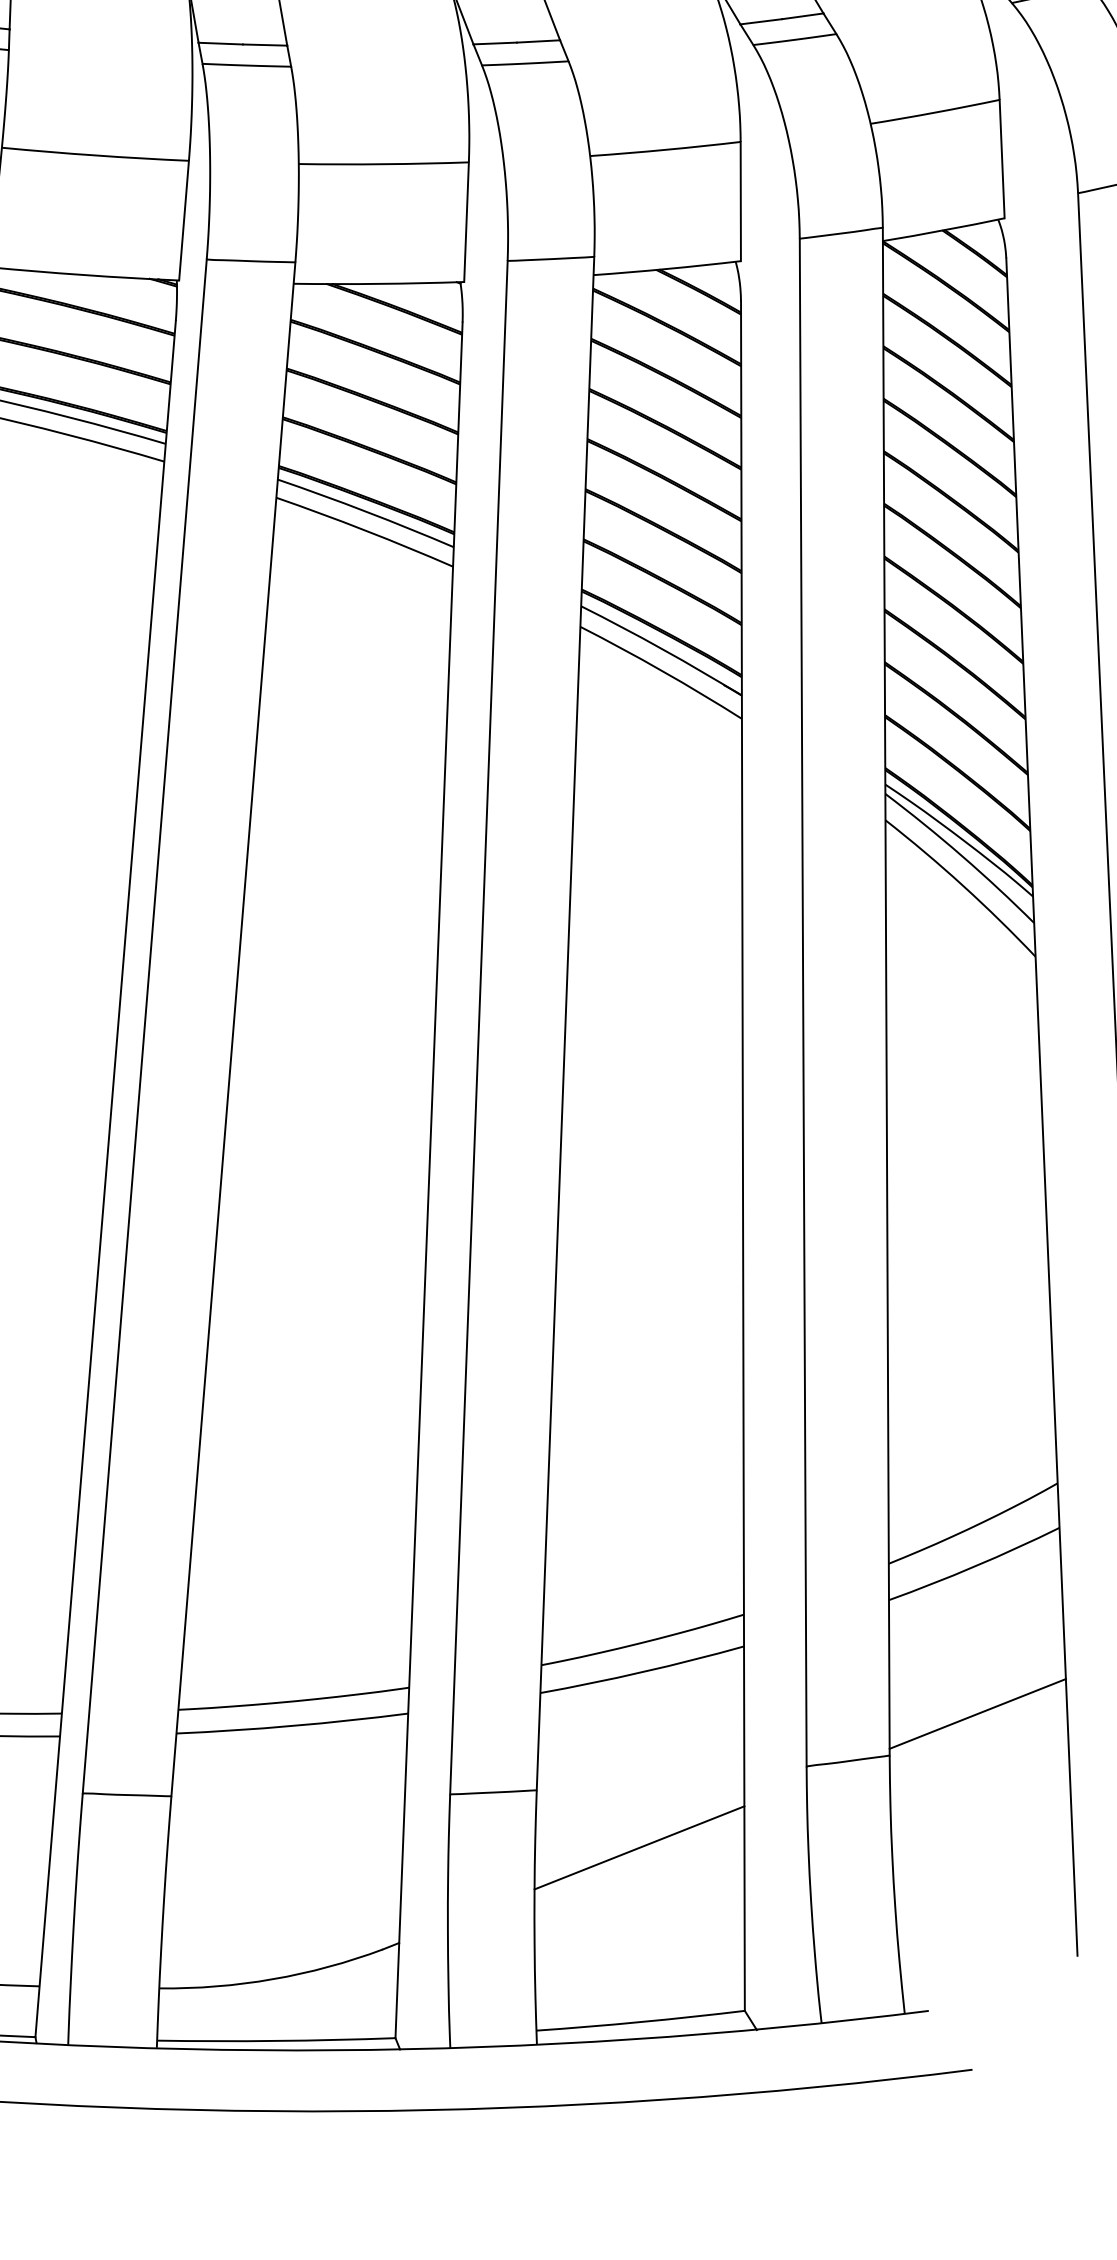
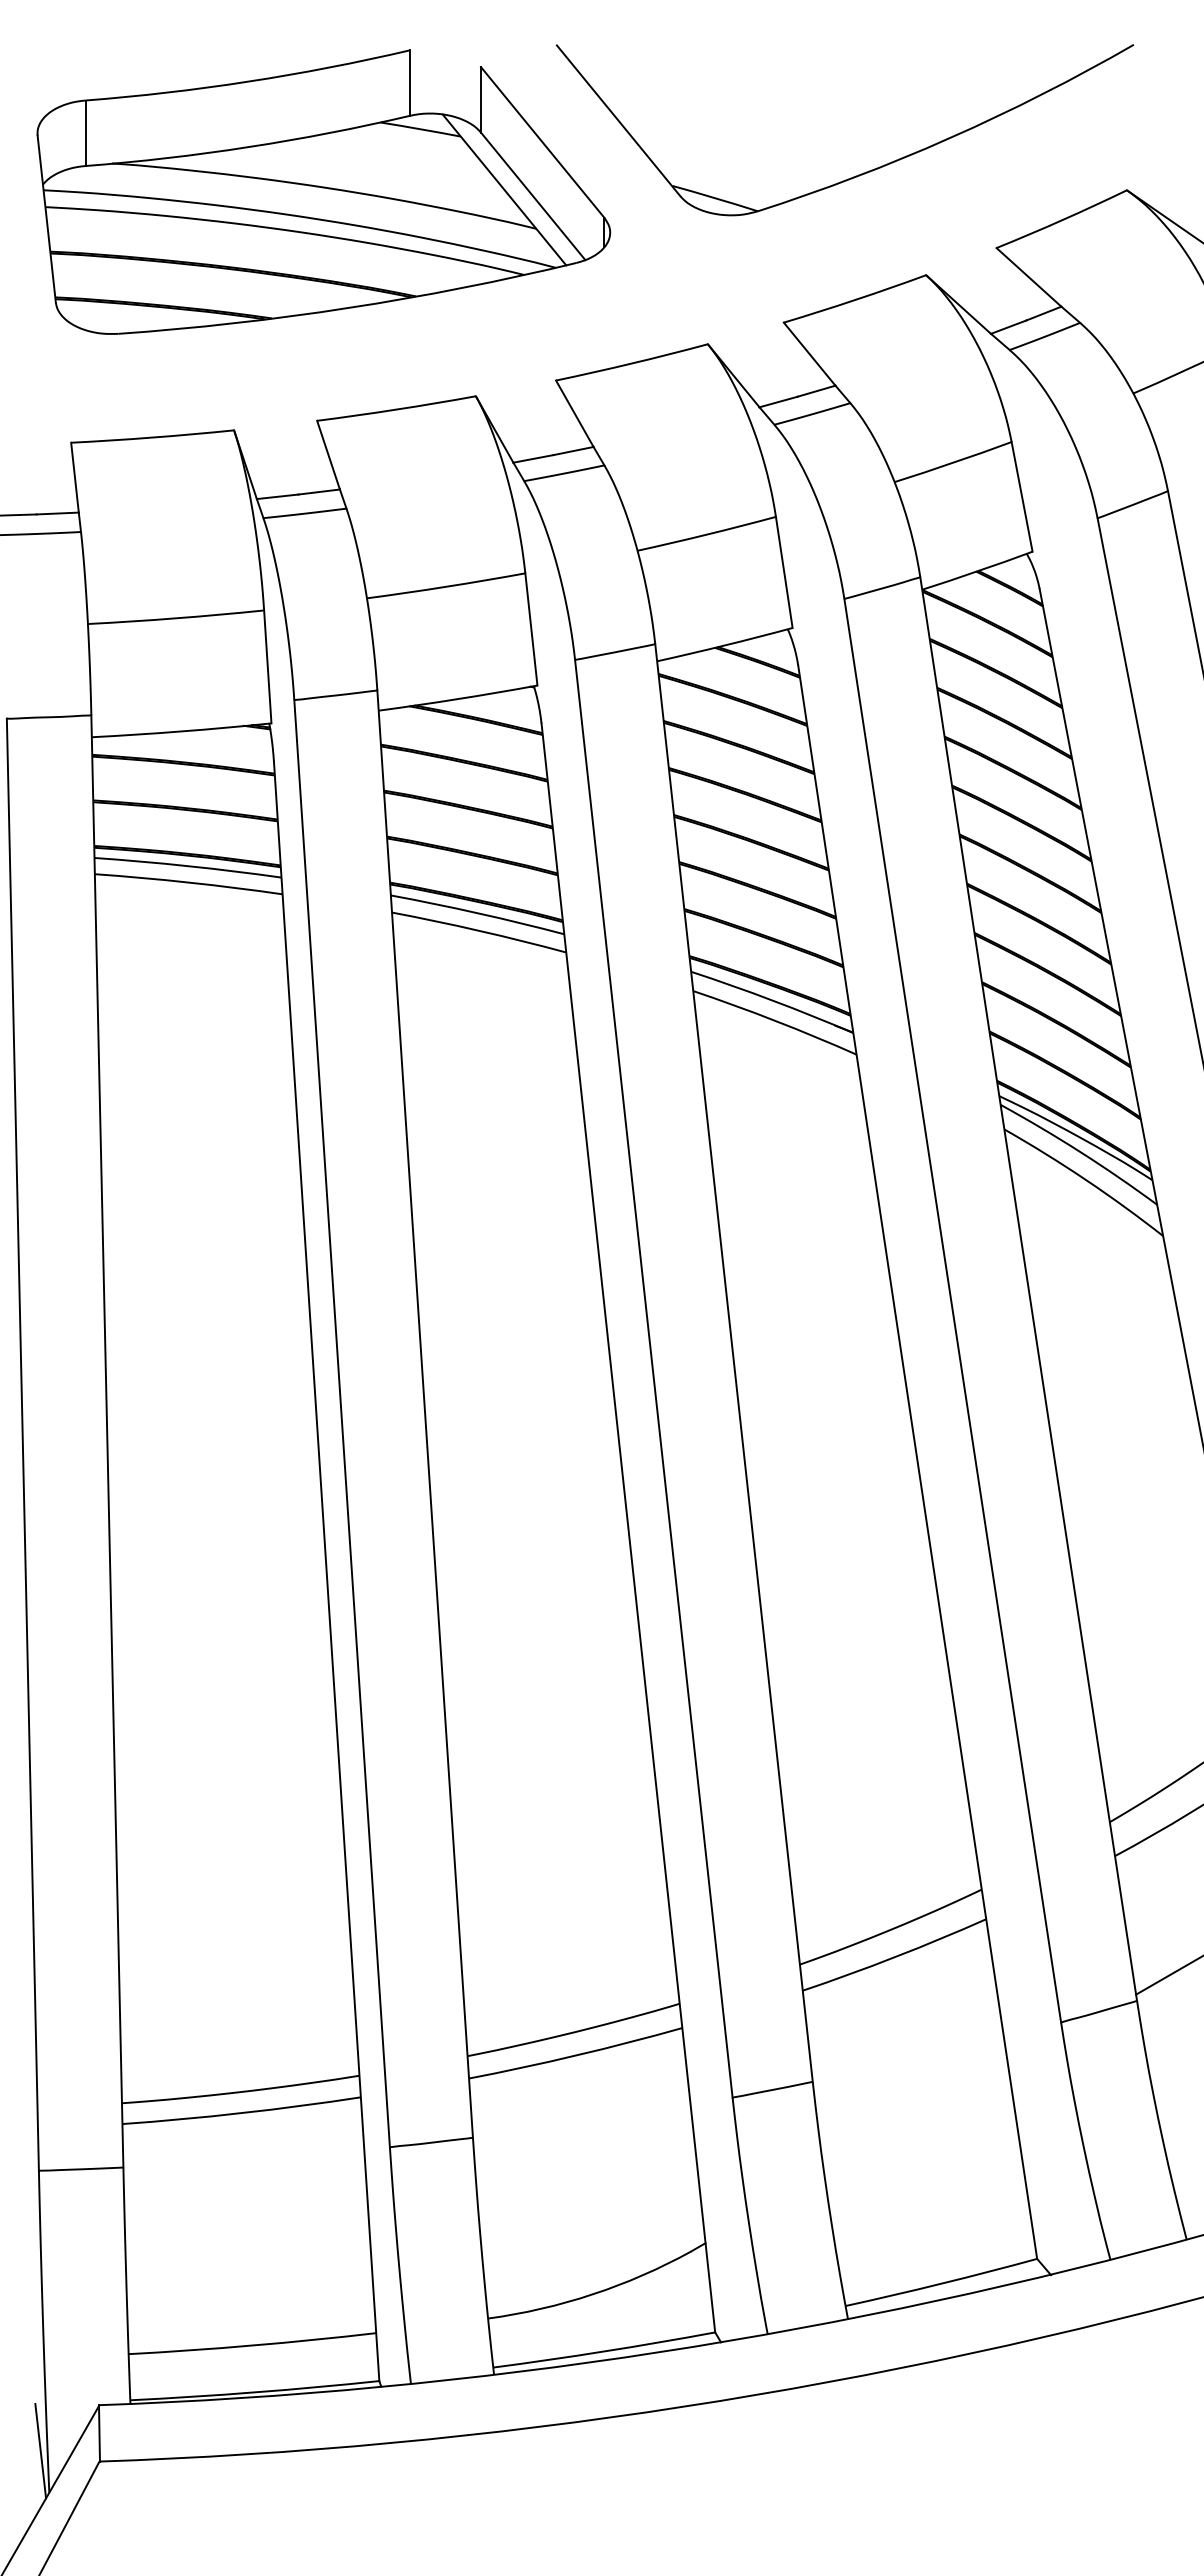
line: (639, 1847) -> (916, 2121), removed

